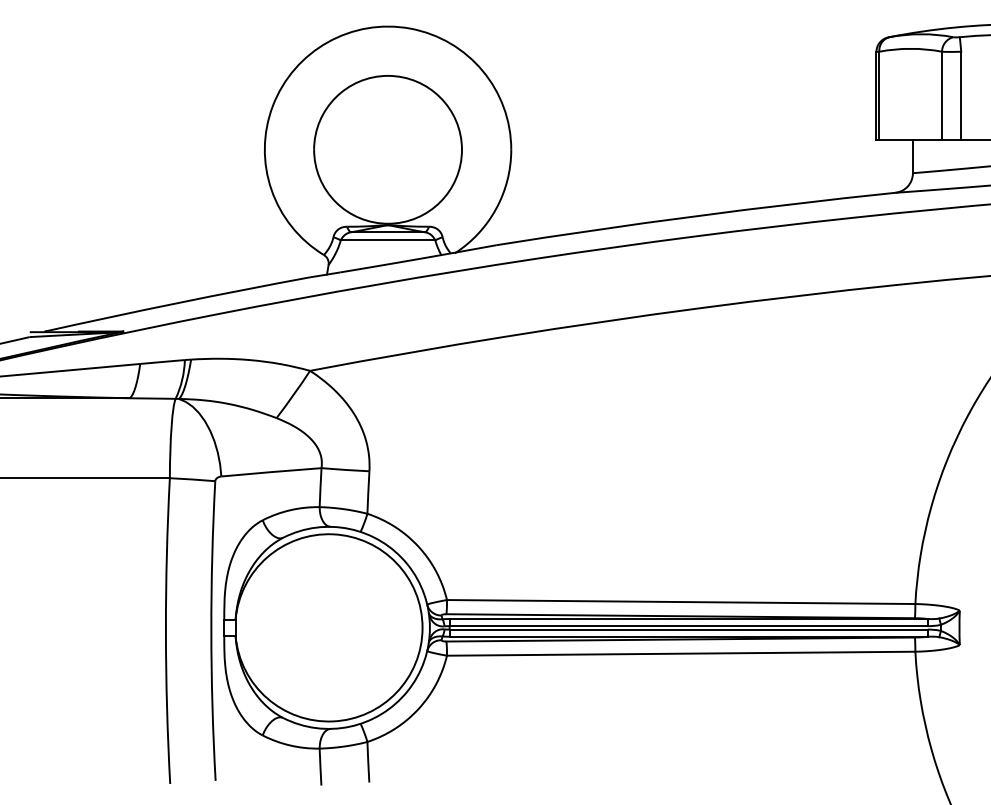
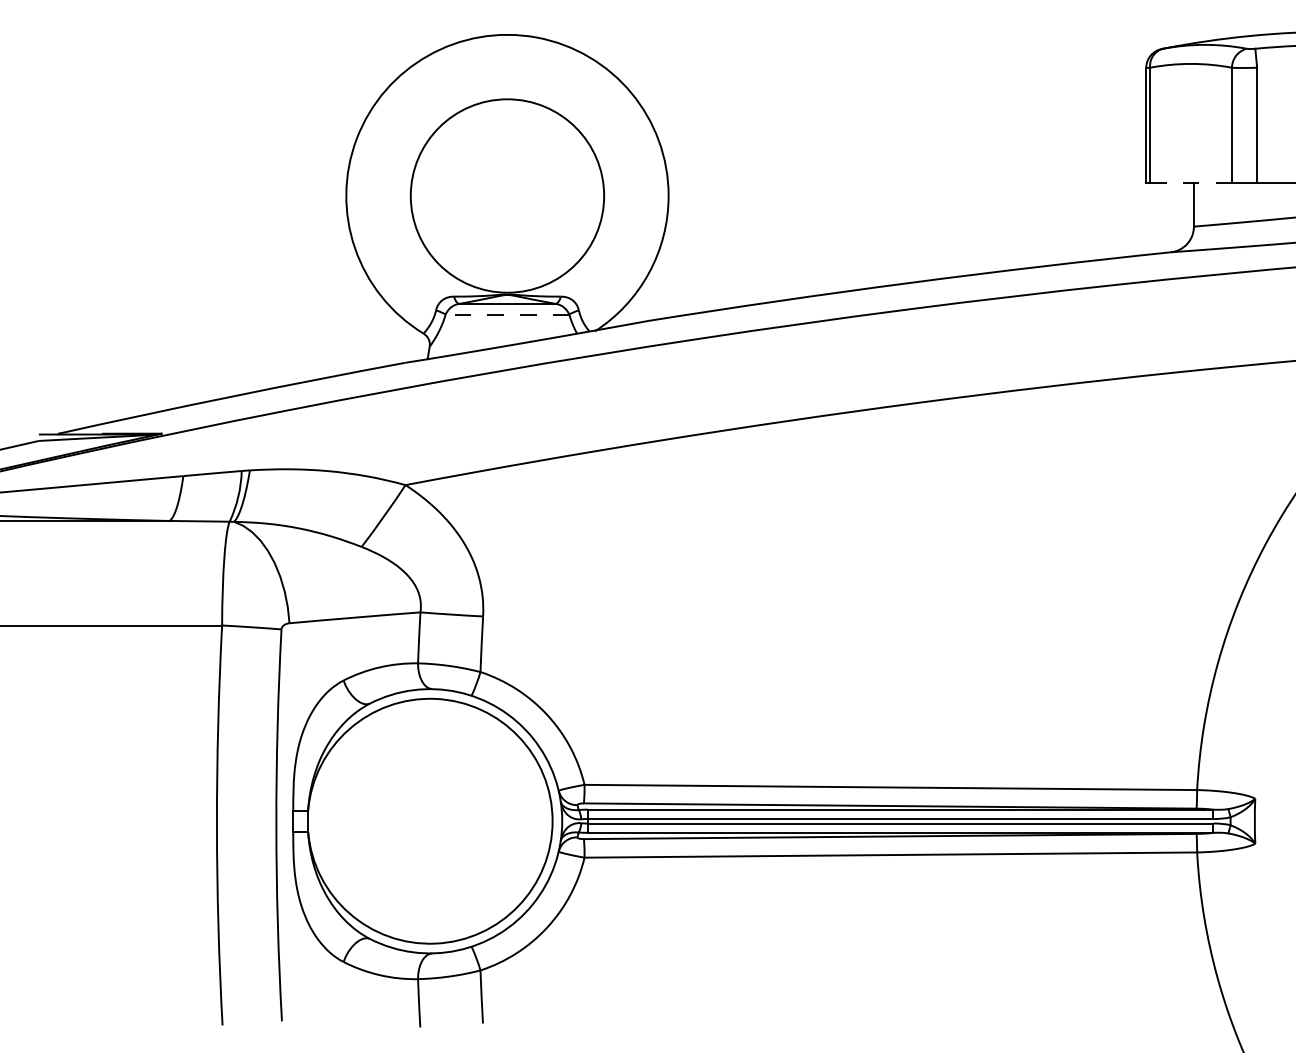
line: (911, 140) -> (1191, 183), solid -> dashed
line: (388, 240) -> (507, 314), solid -> dashed

